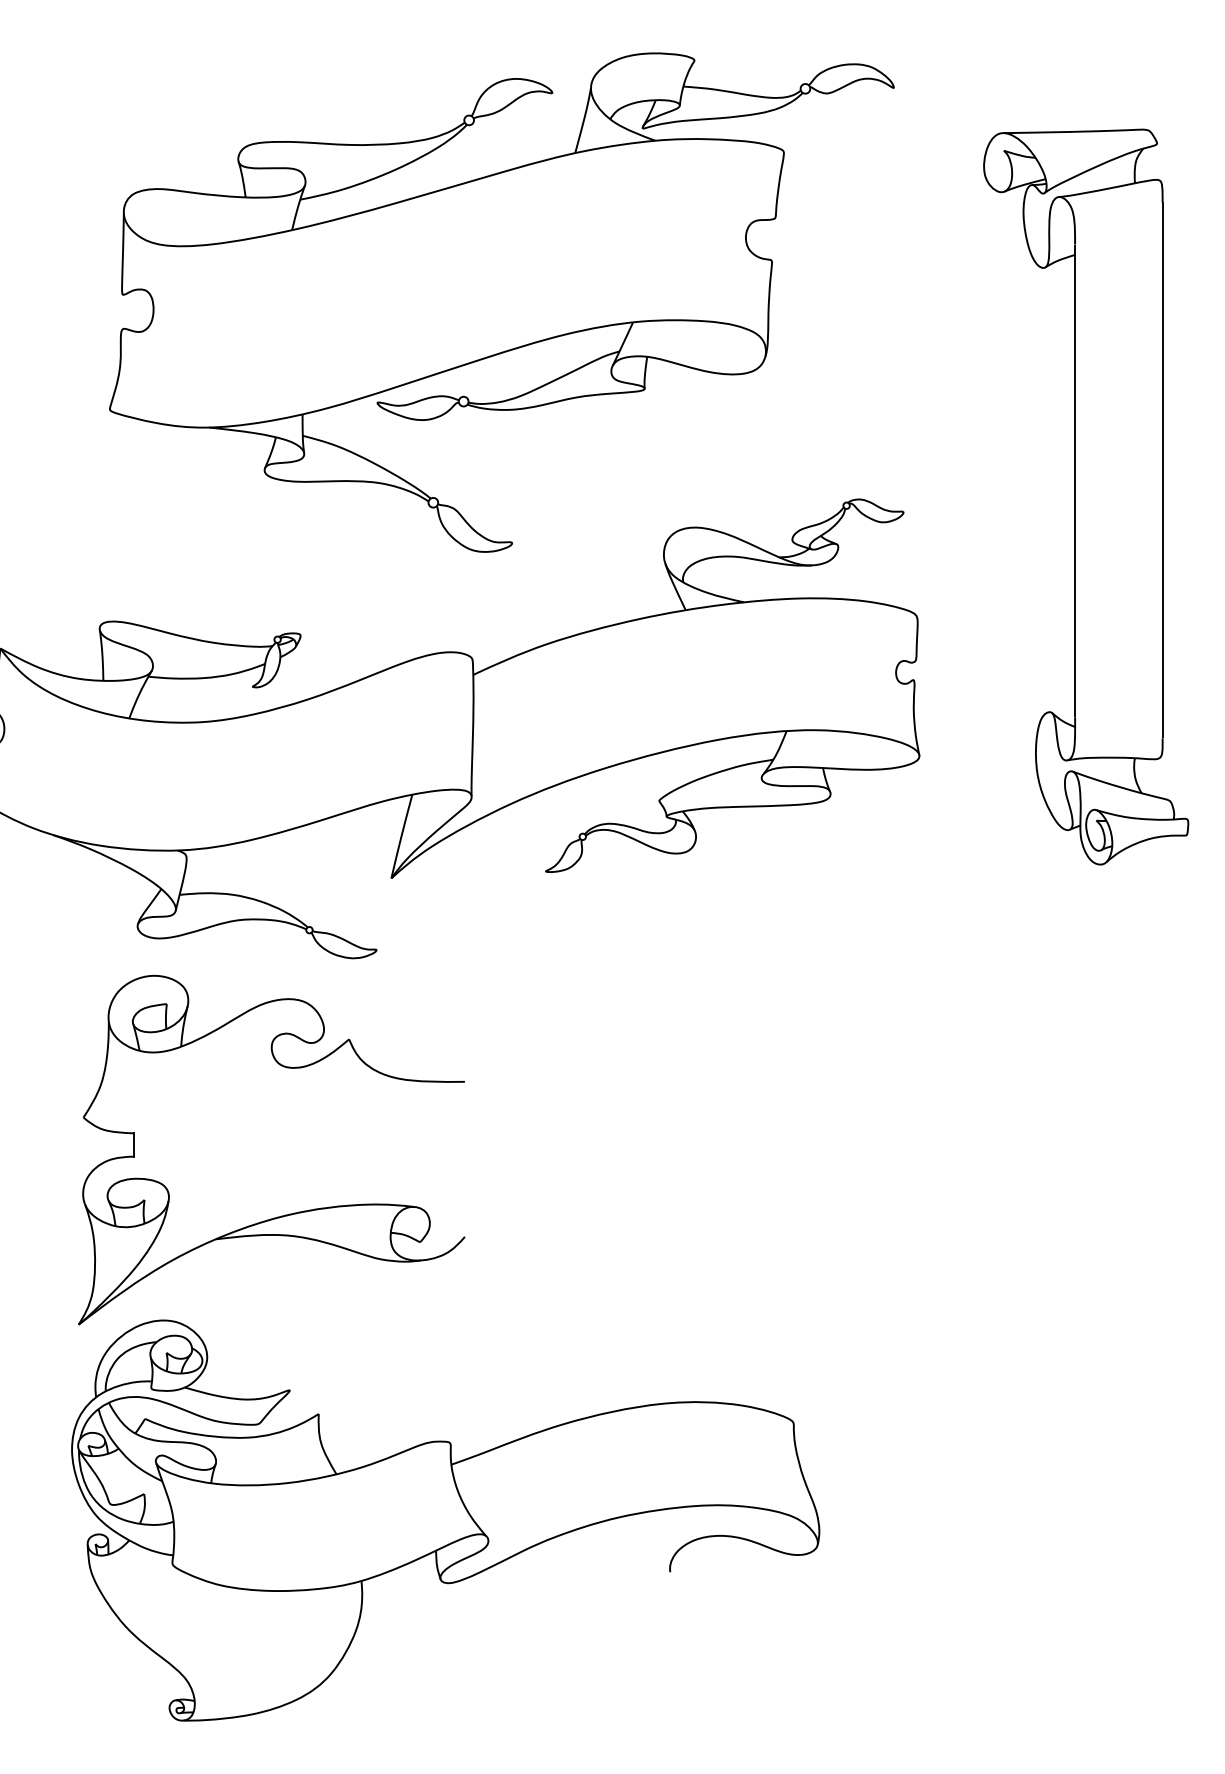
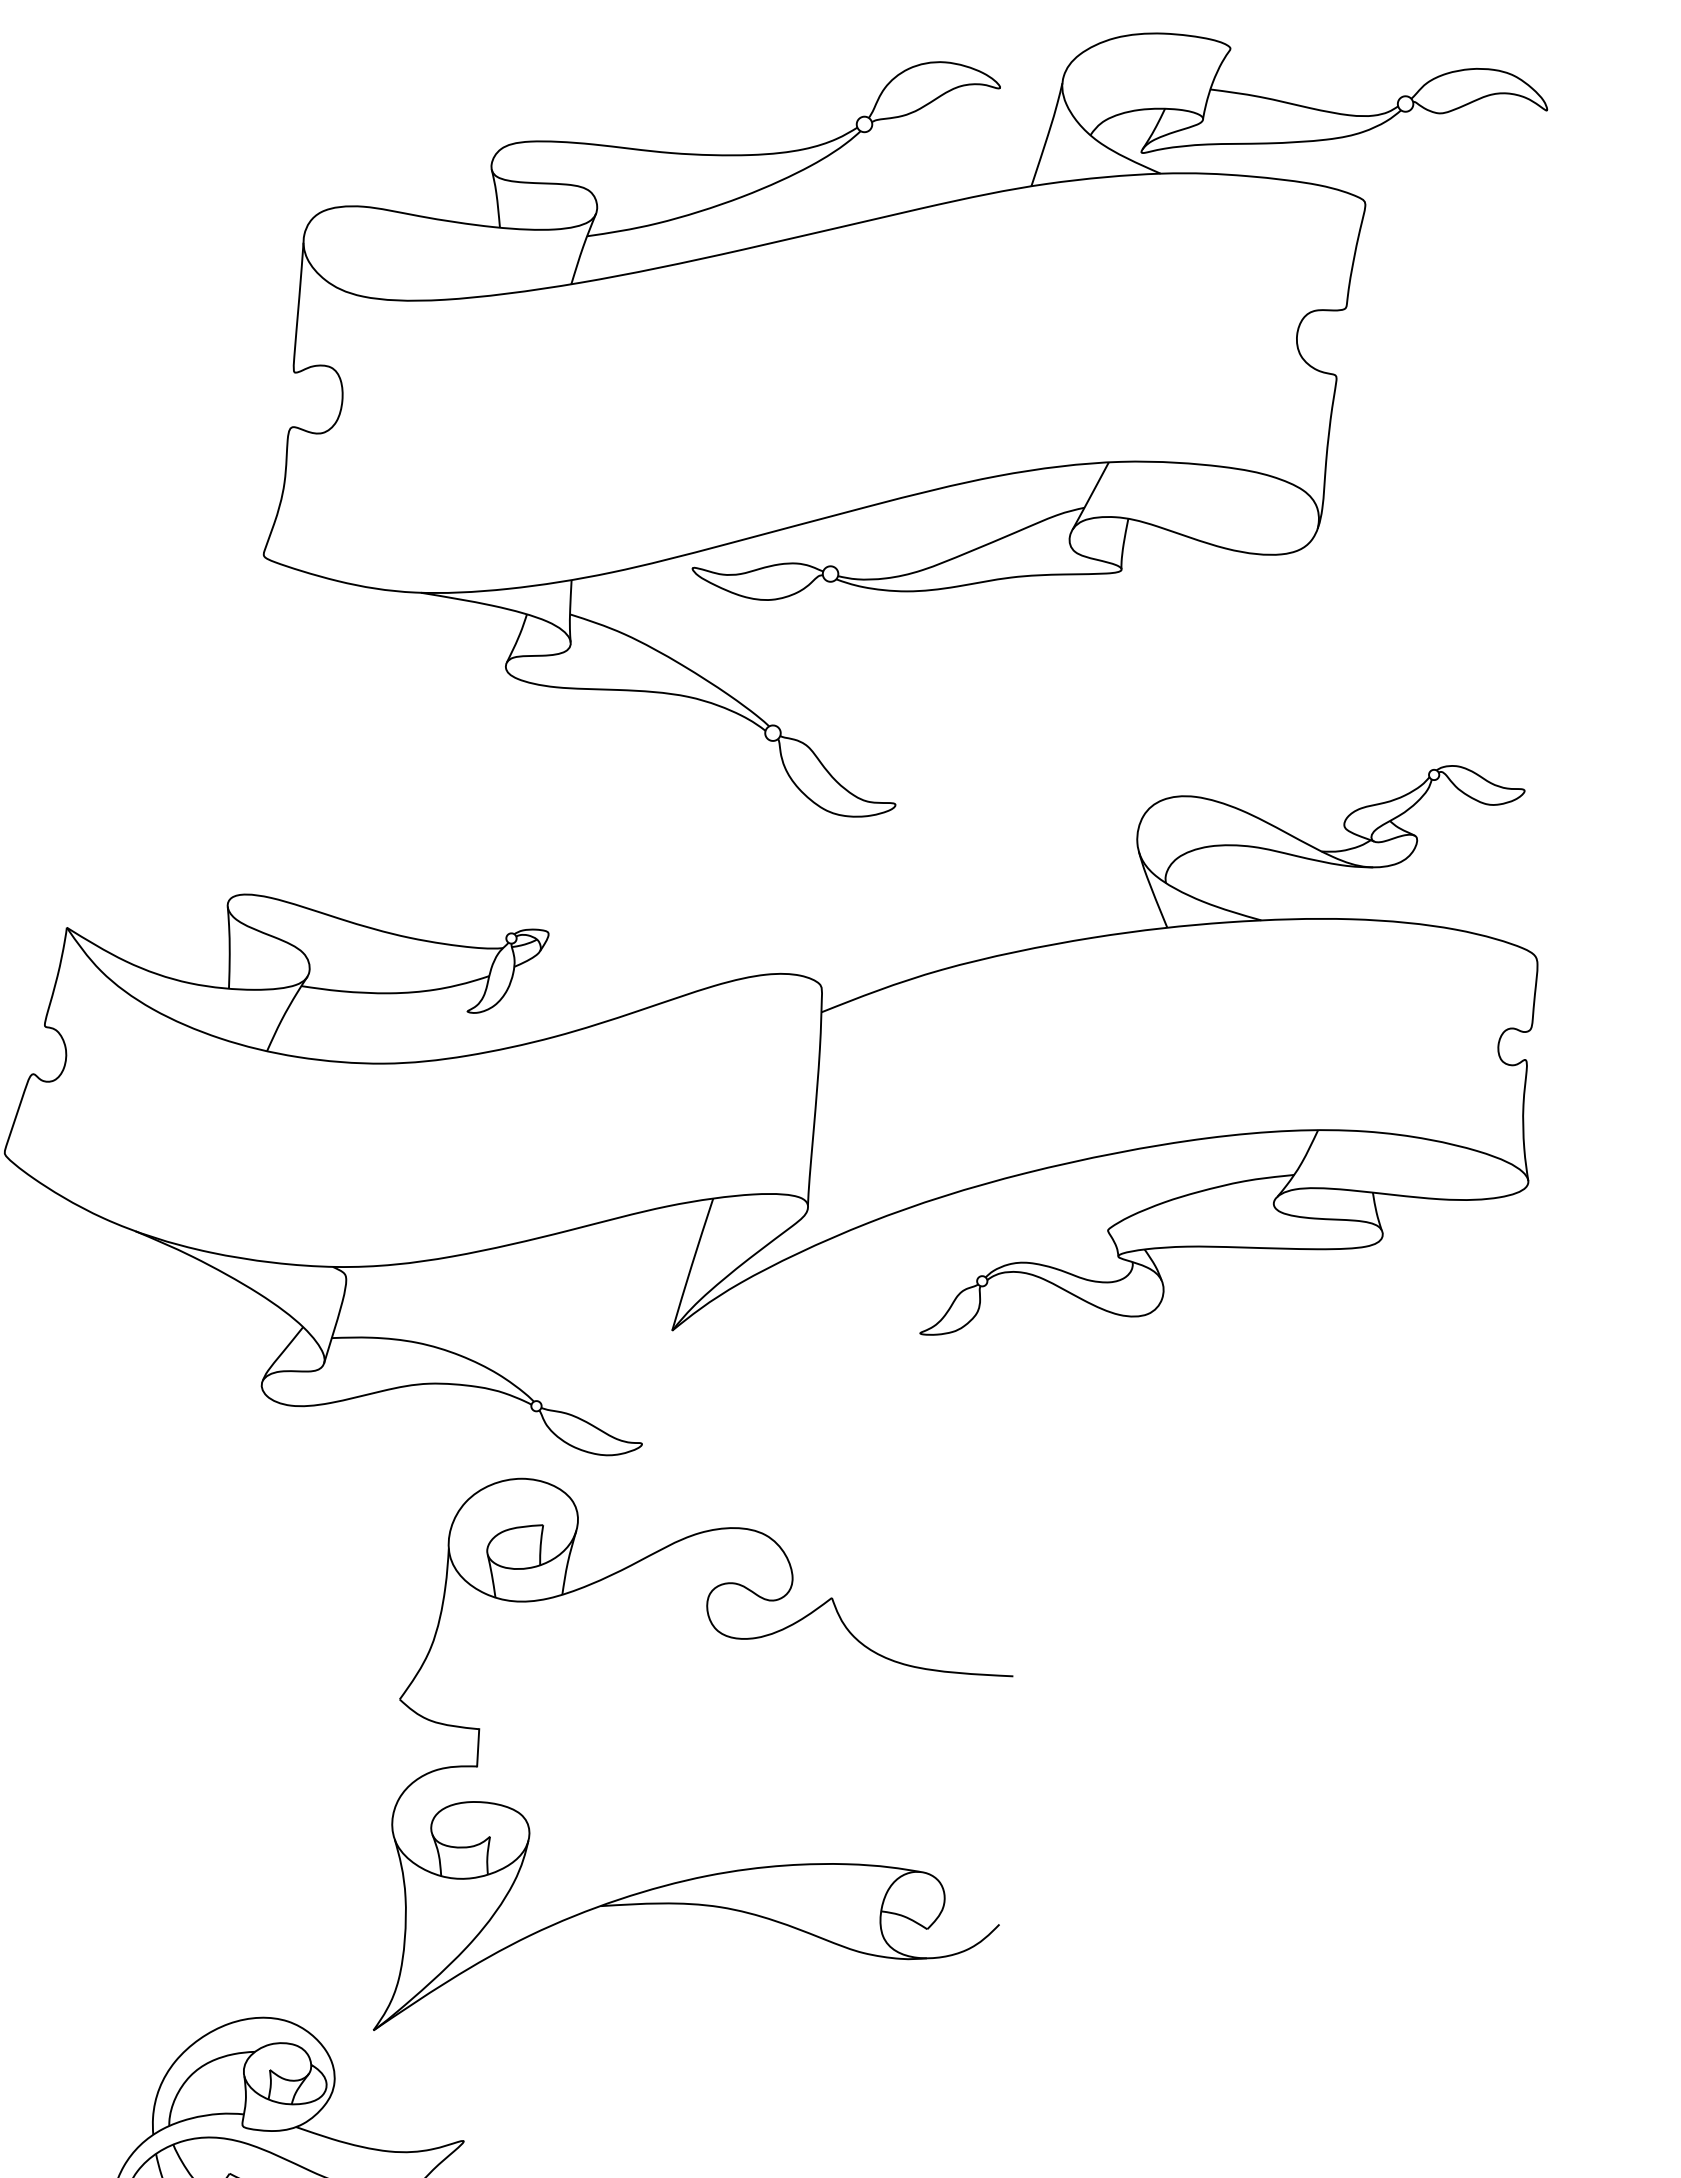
part: (289, 1213) -> (720, 1871), moved

